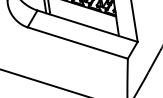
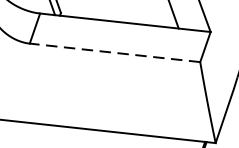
line: (77, 43) -> (114, 53), solid -> dashed

